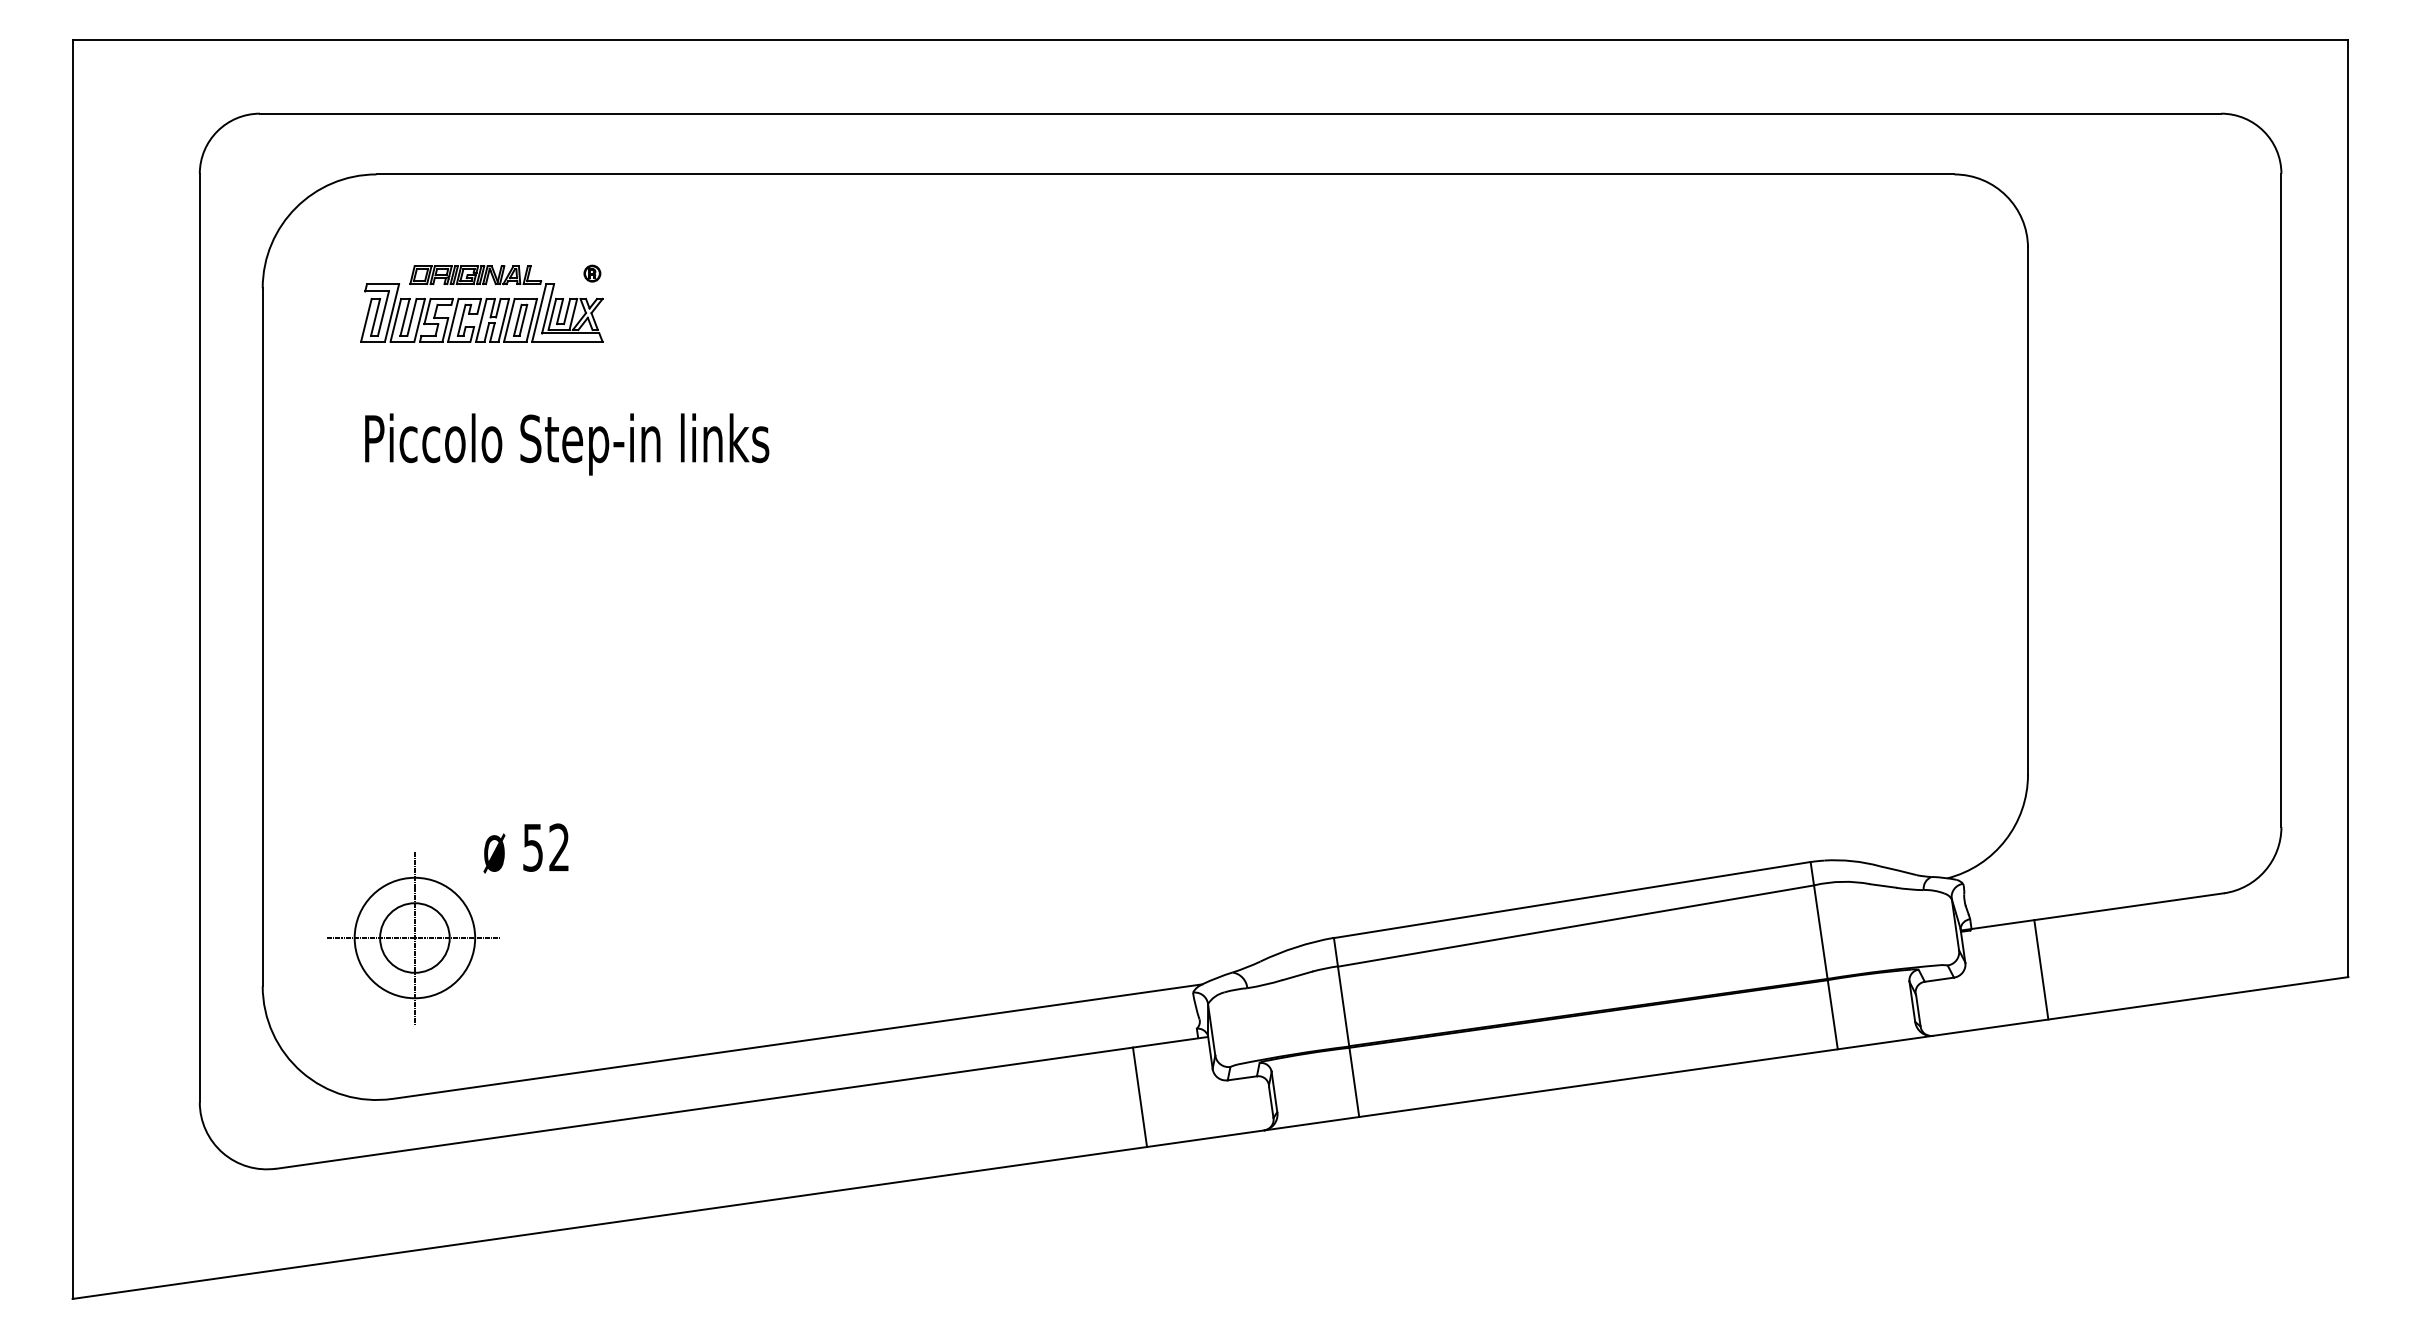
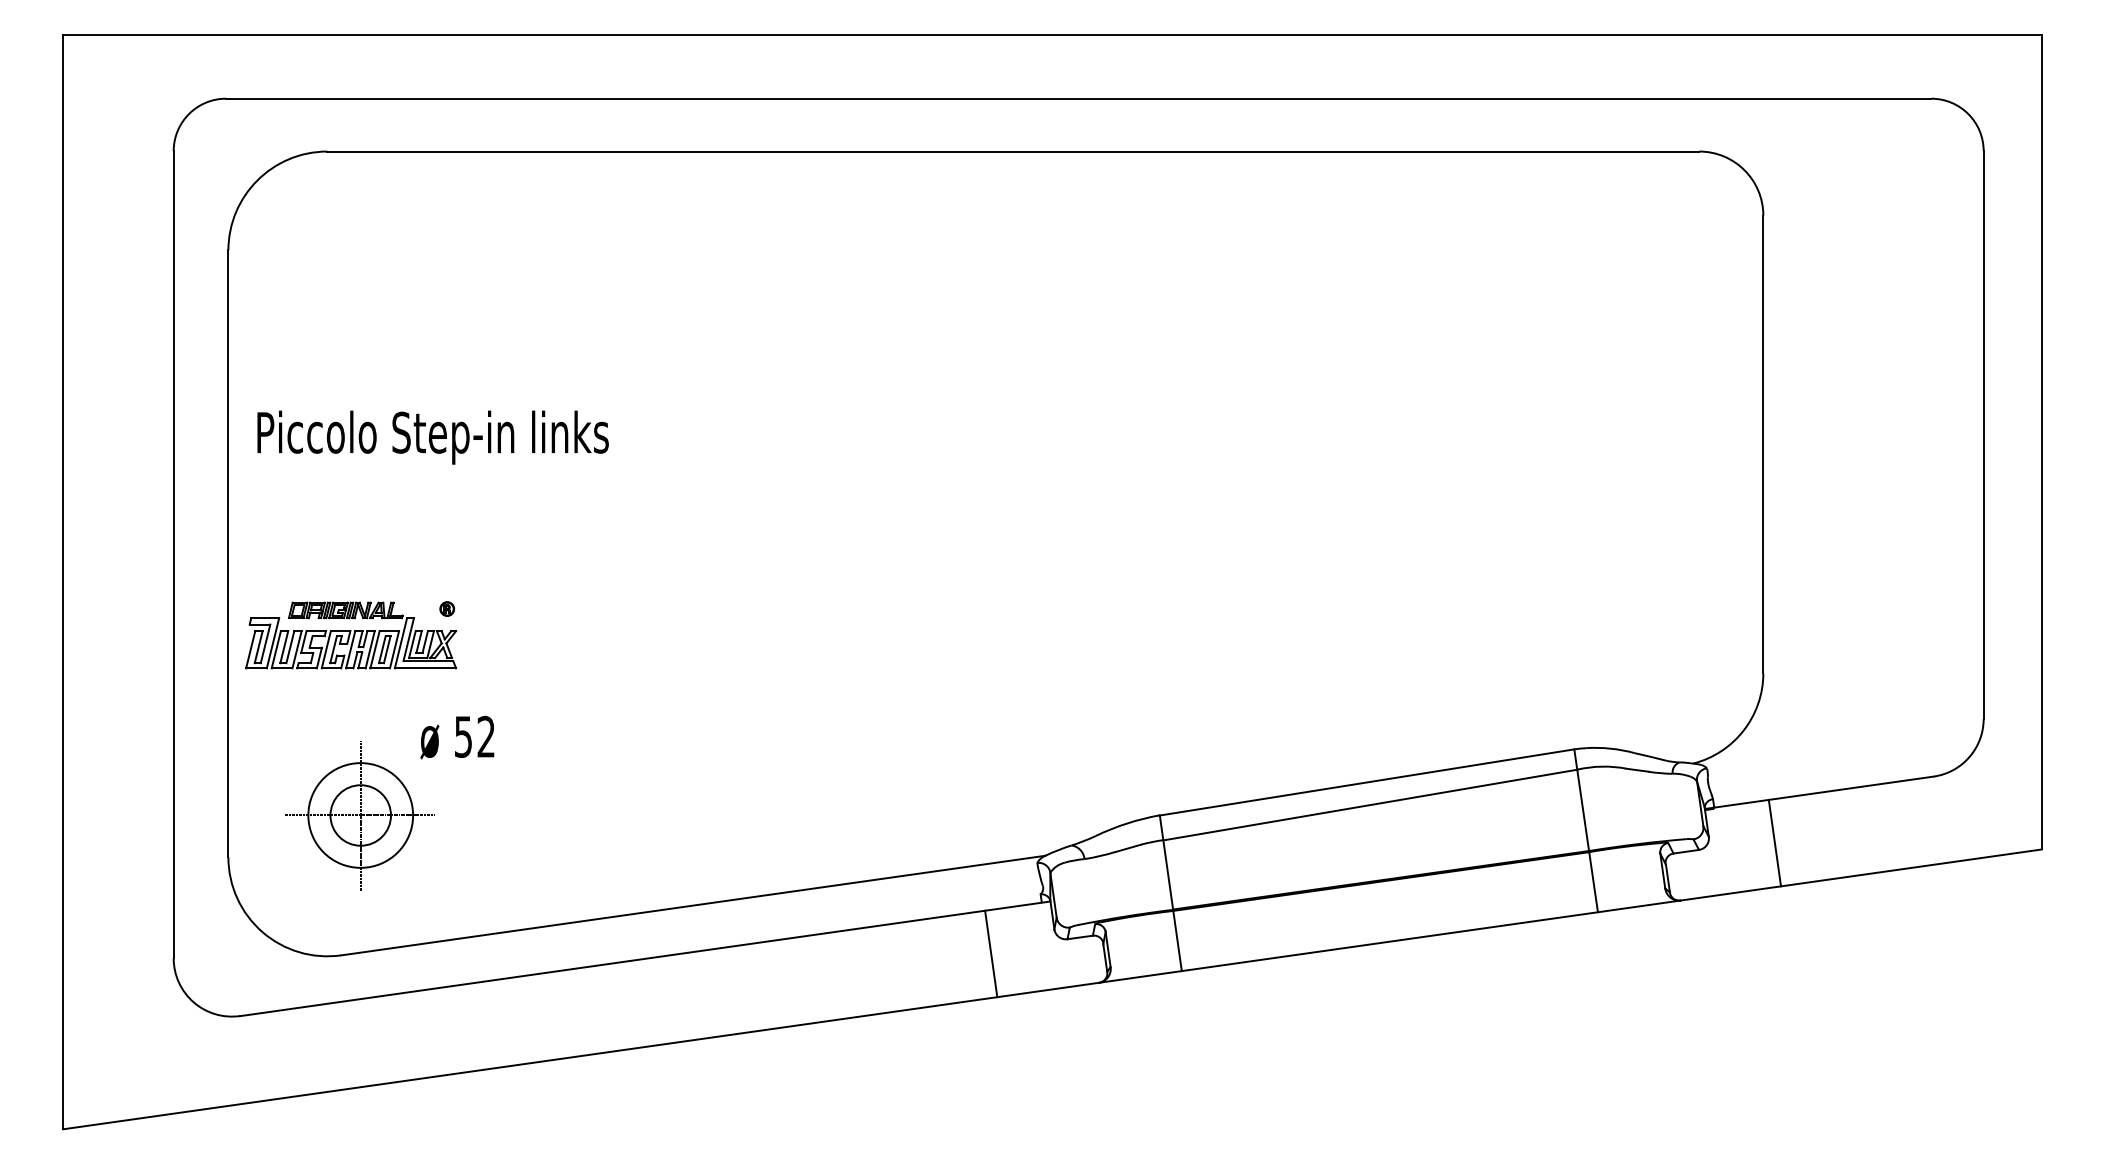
part: (481, 303) -> (350, 635), moved
text: (567, 444) -> (433, 437), moved

